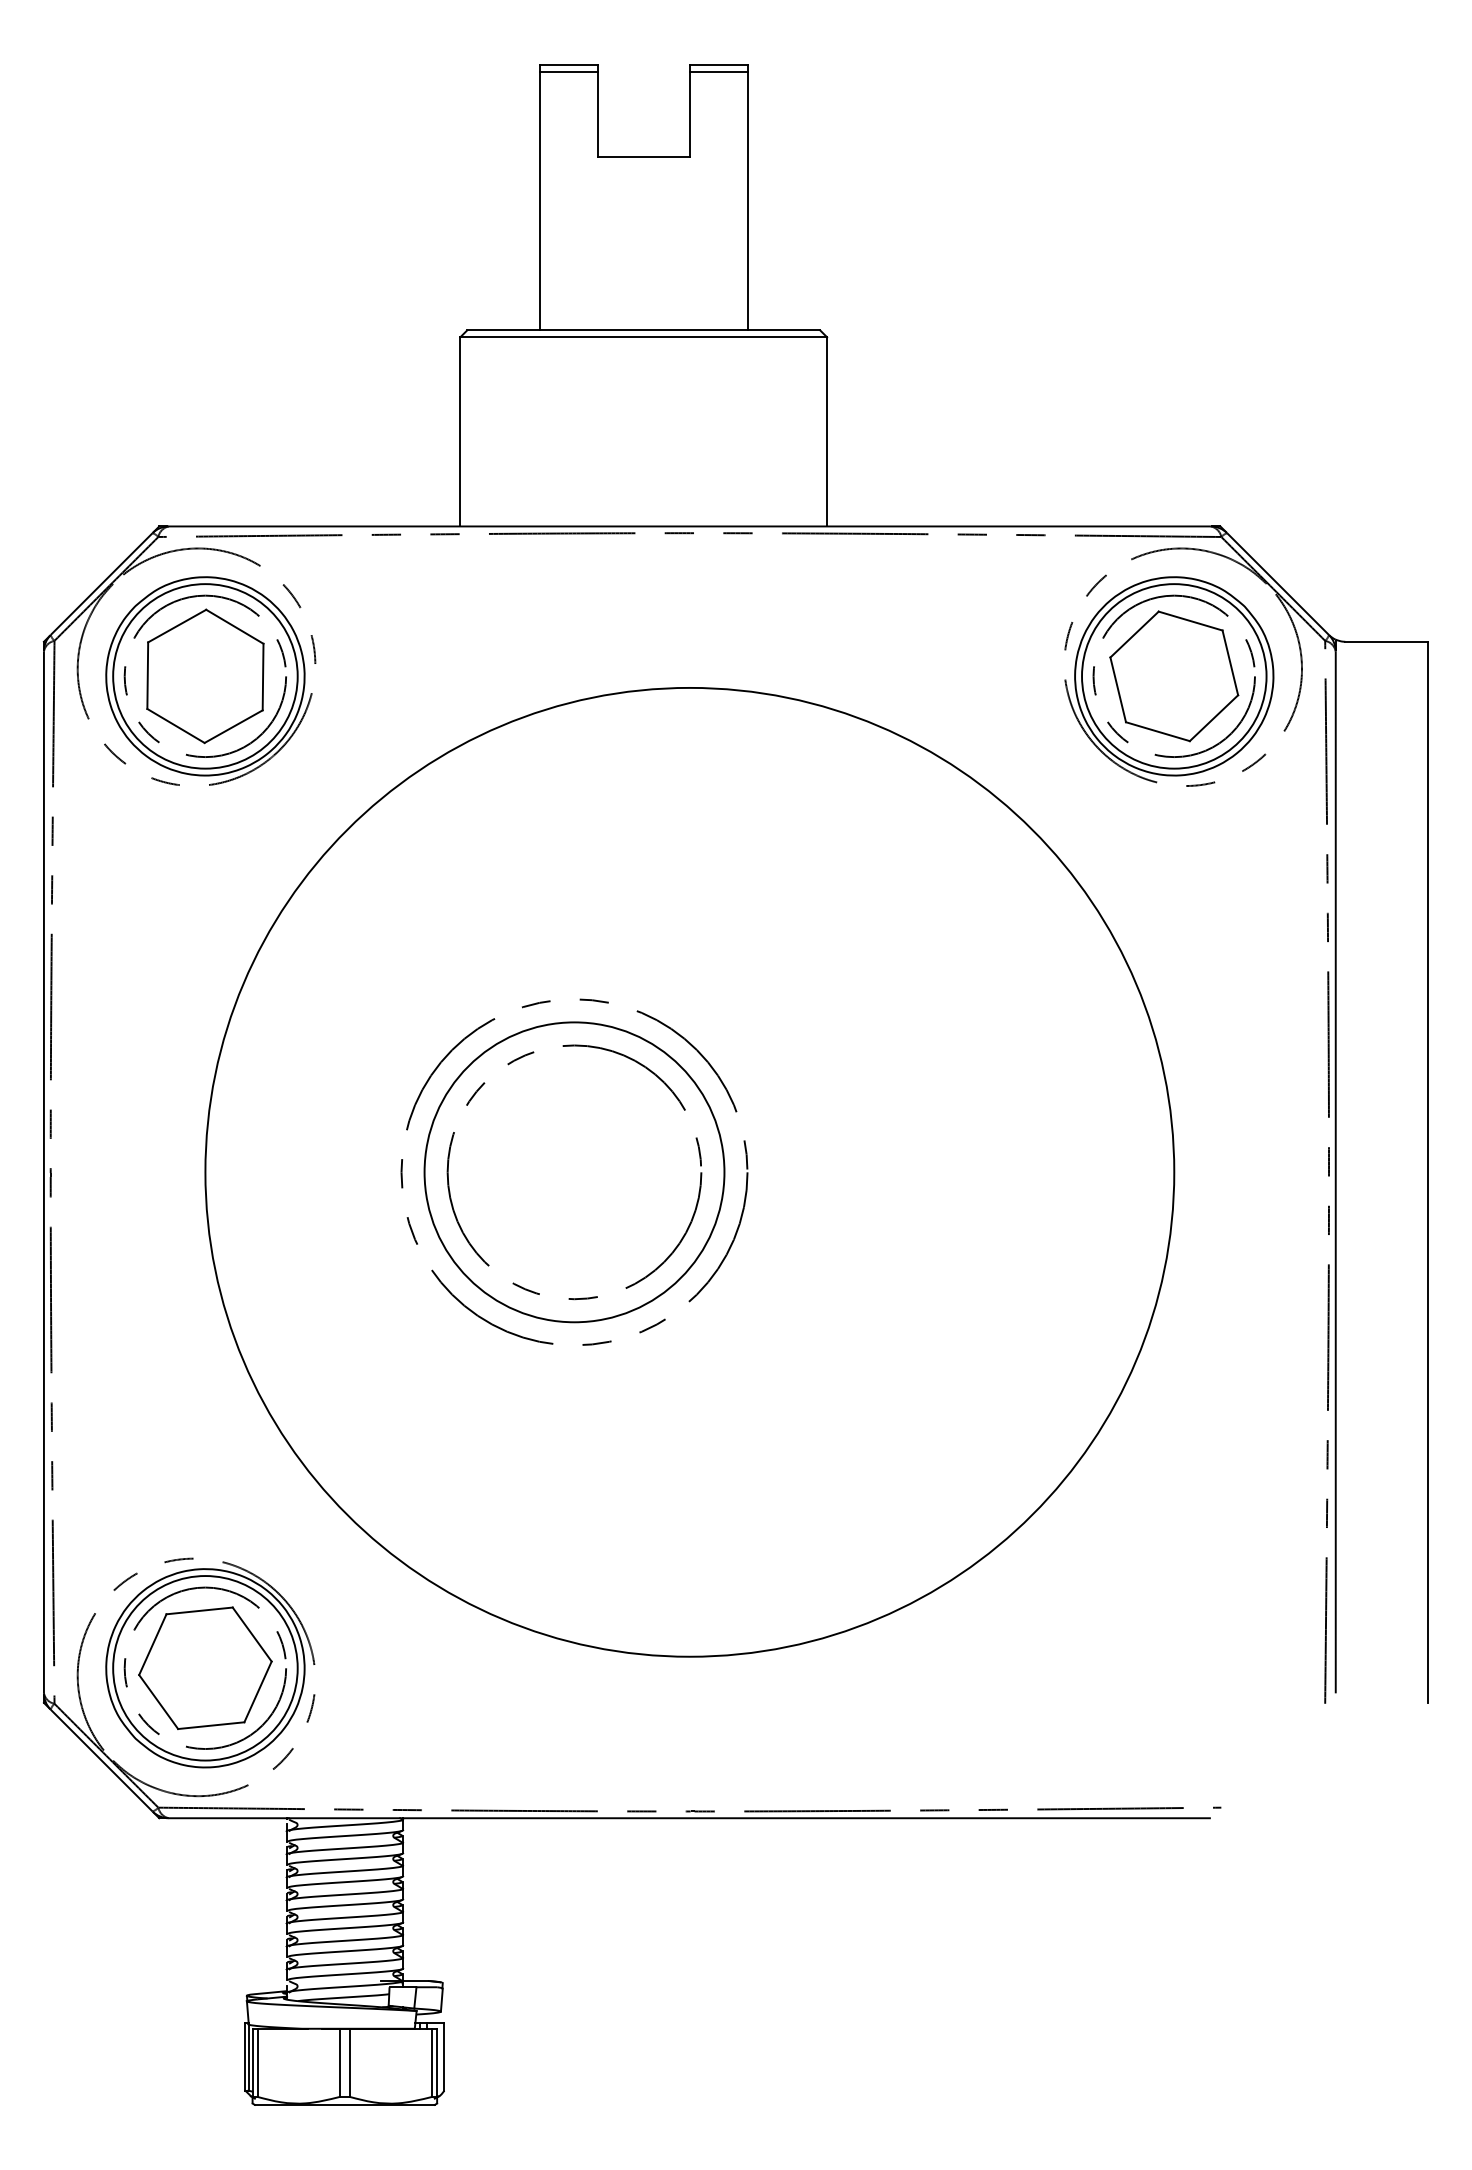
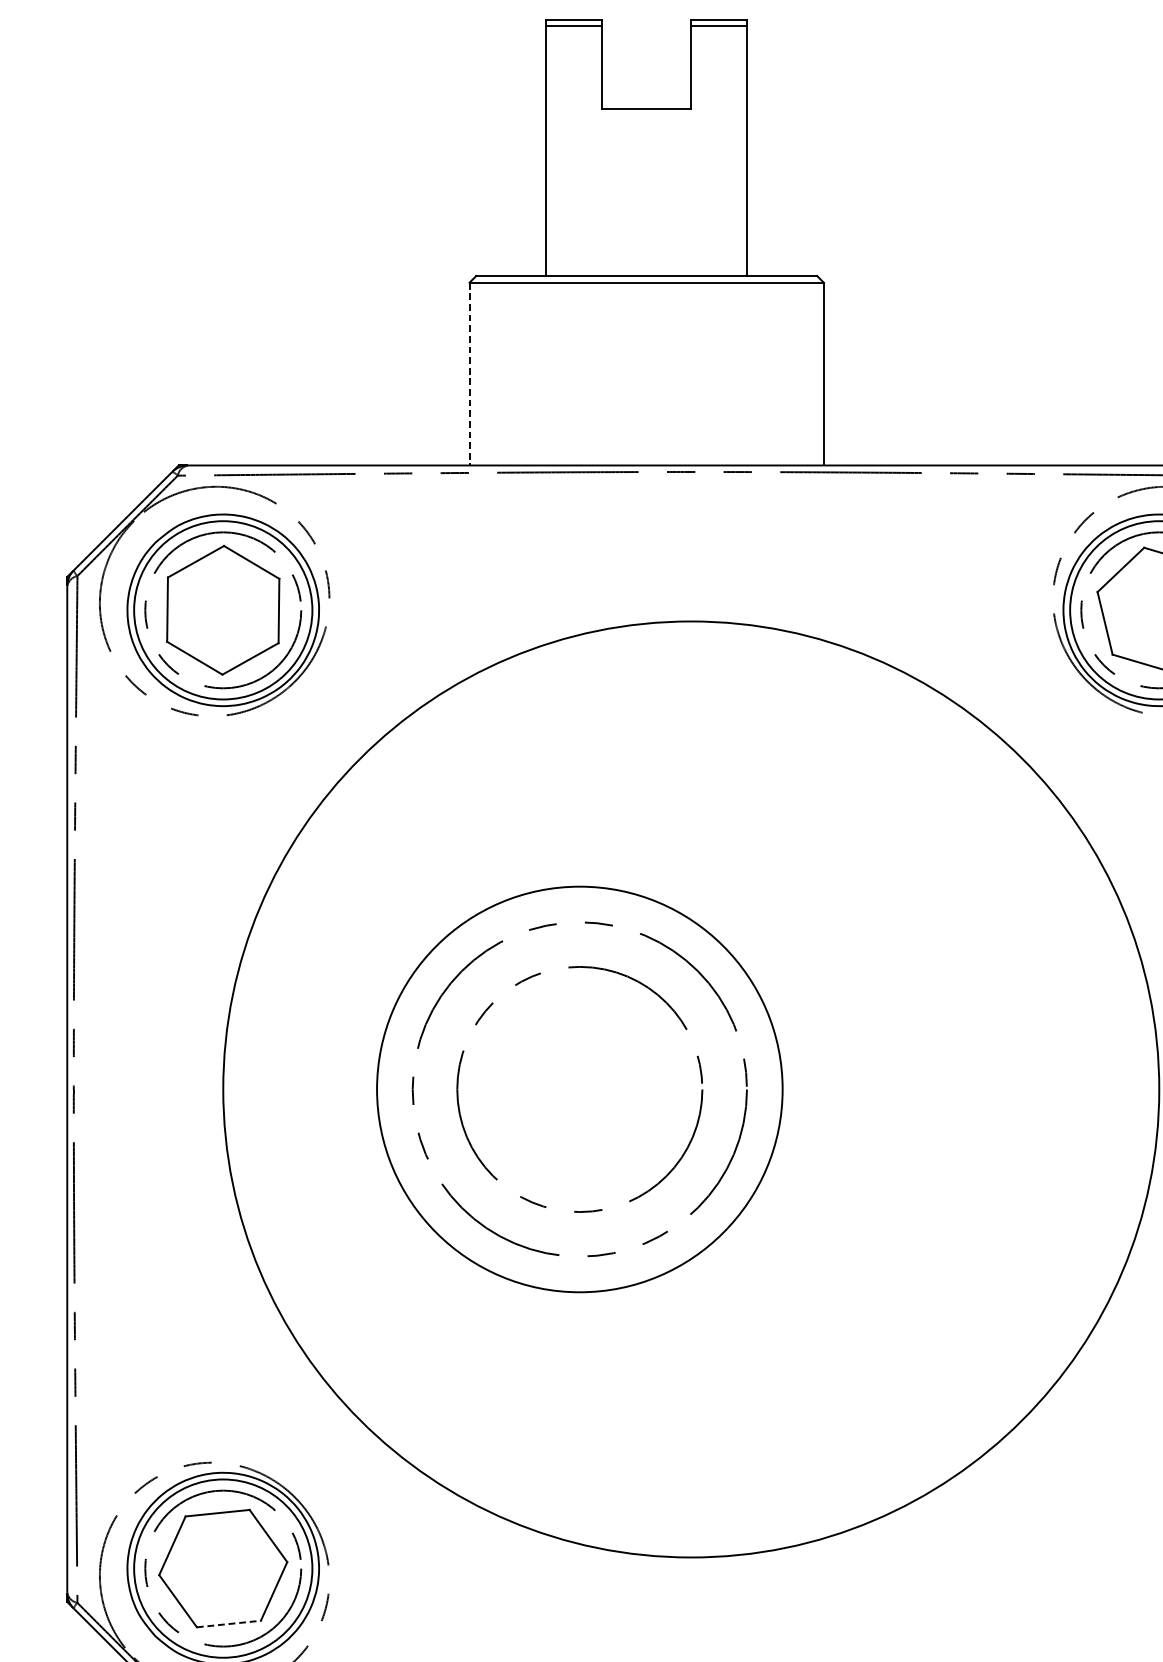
line: (460, 431) -> (469, 373), solid -> dashed
circle: (574, 1172) -> (579, 1089), size x1.4
line: (211, 1725) -> (229, 1623), solid -> dashed

